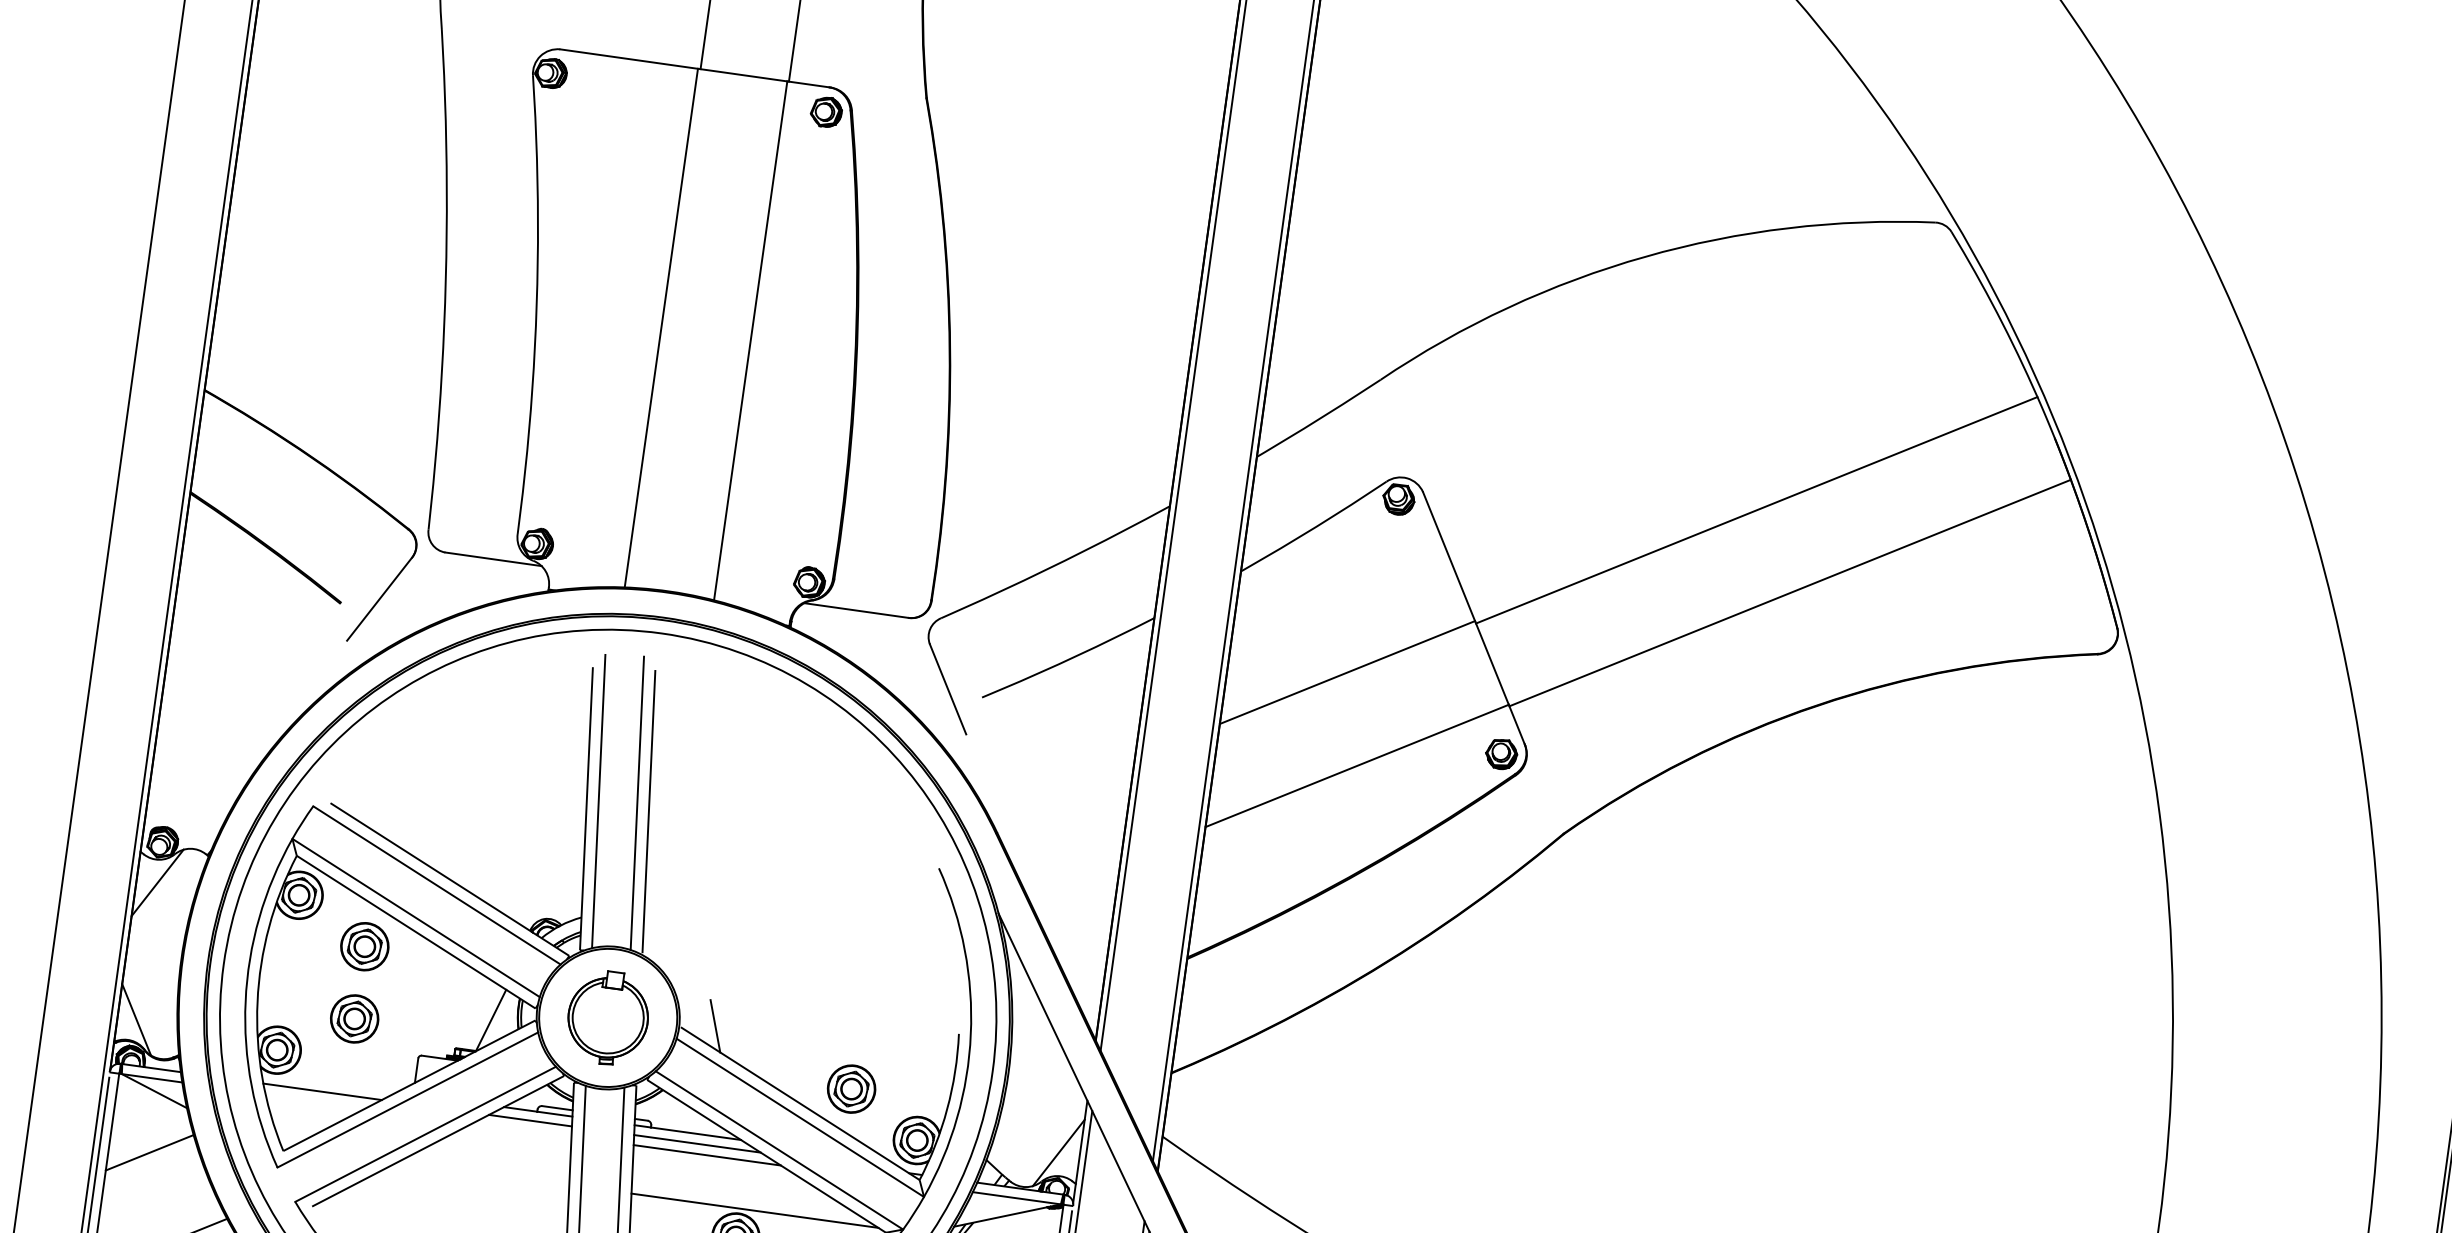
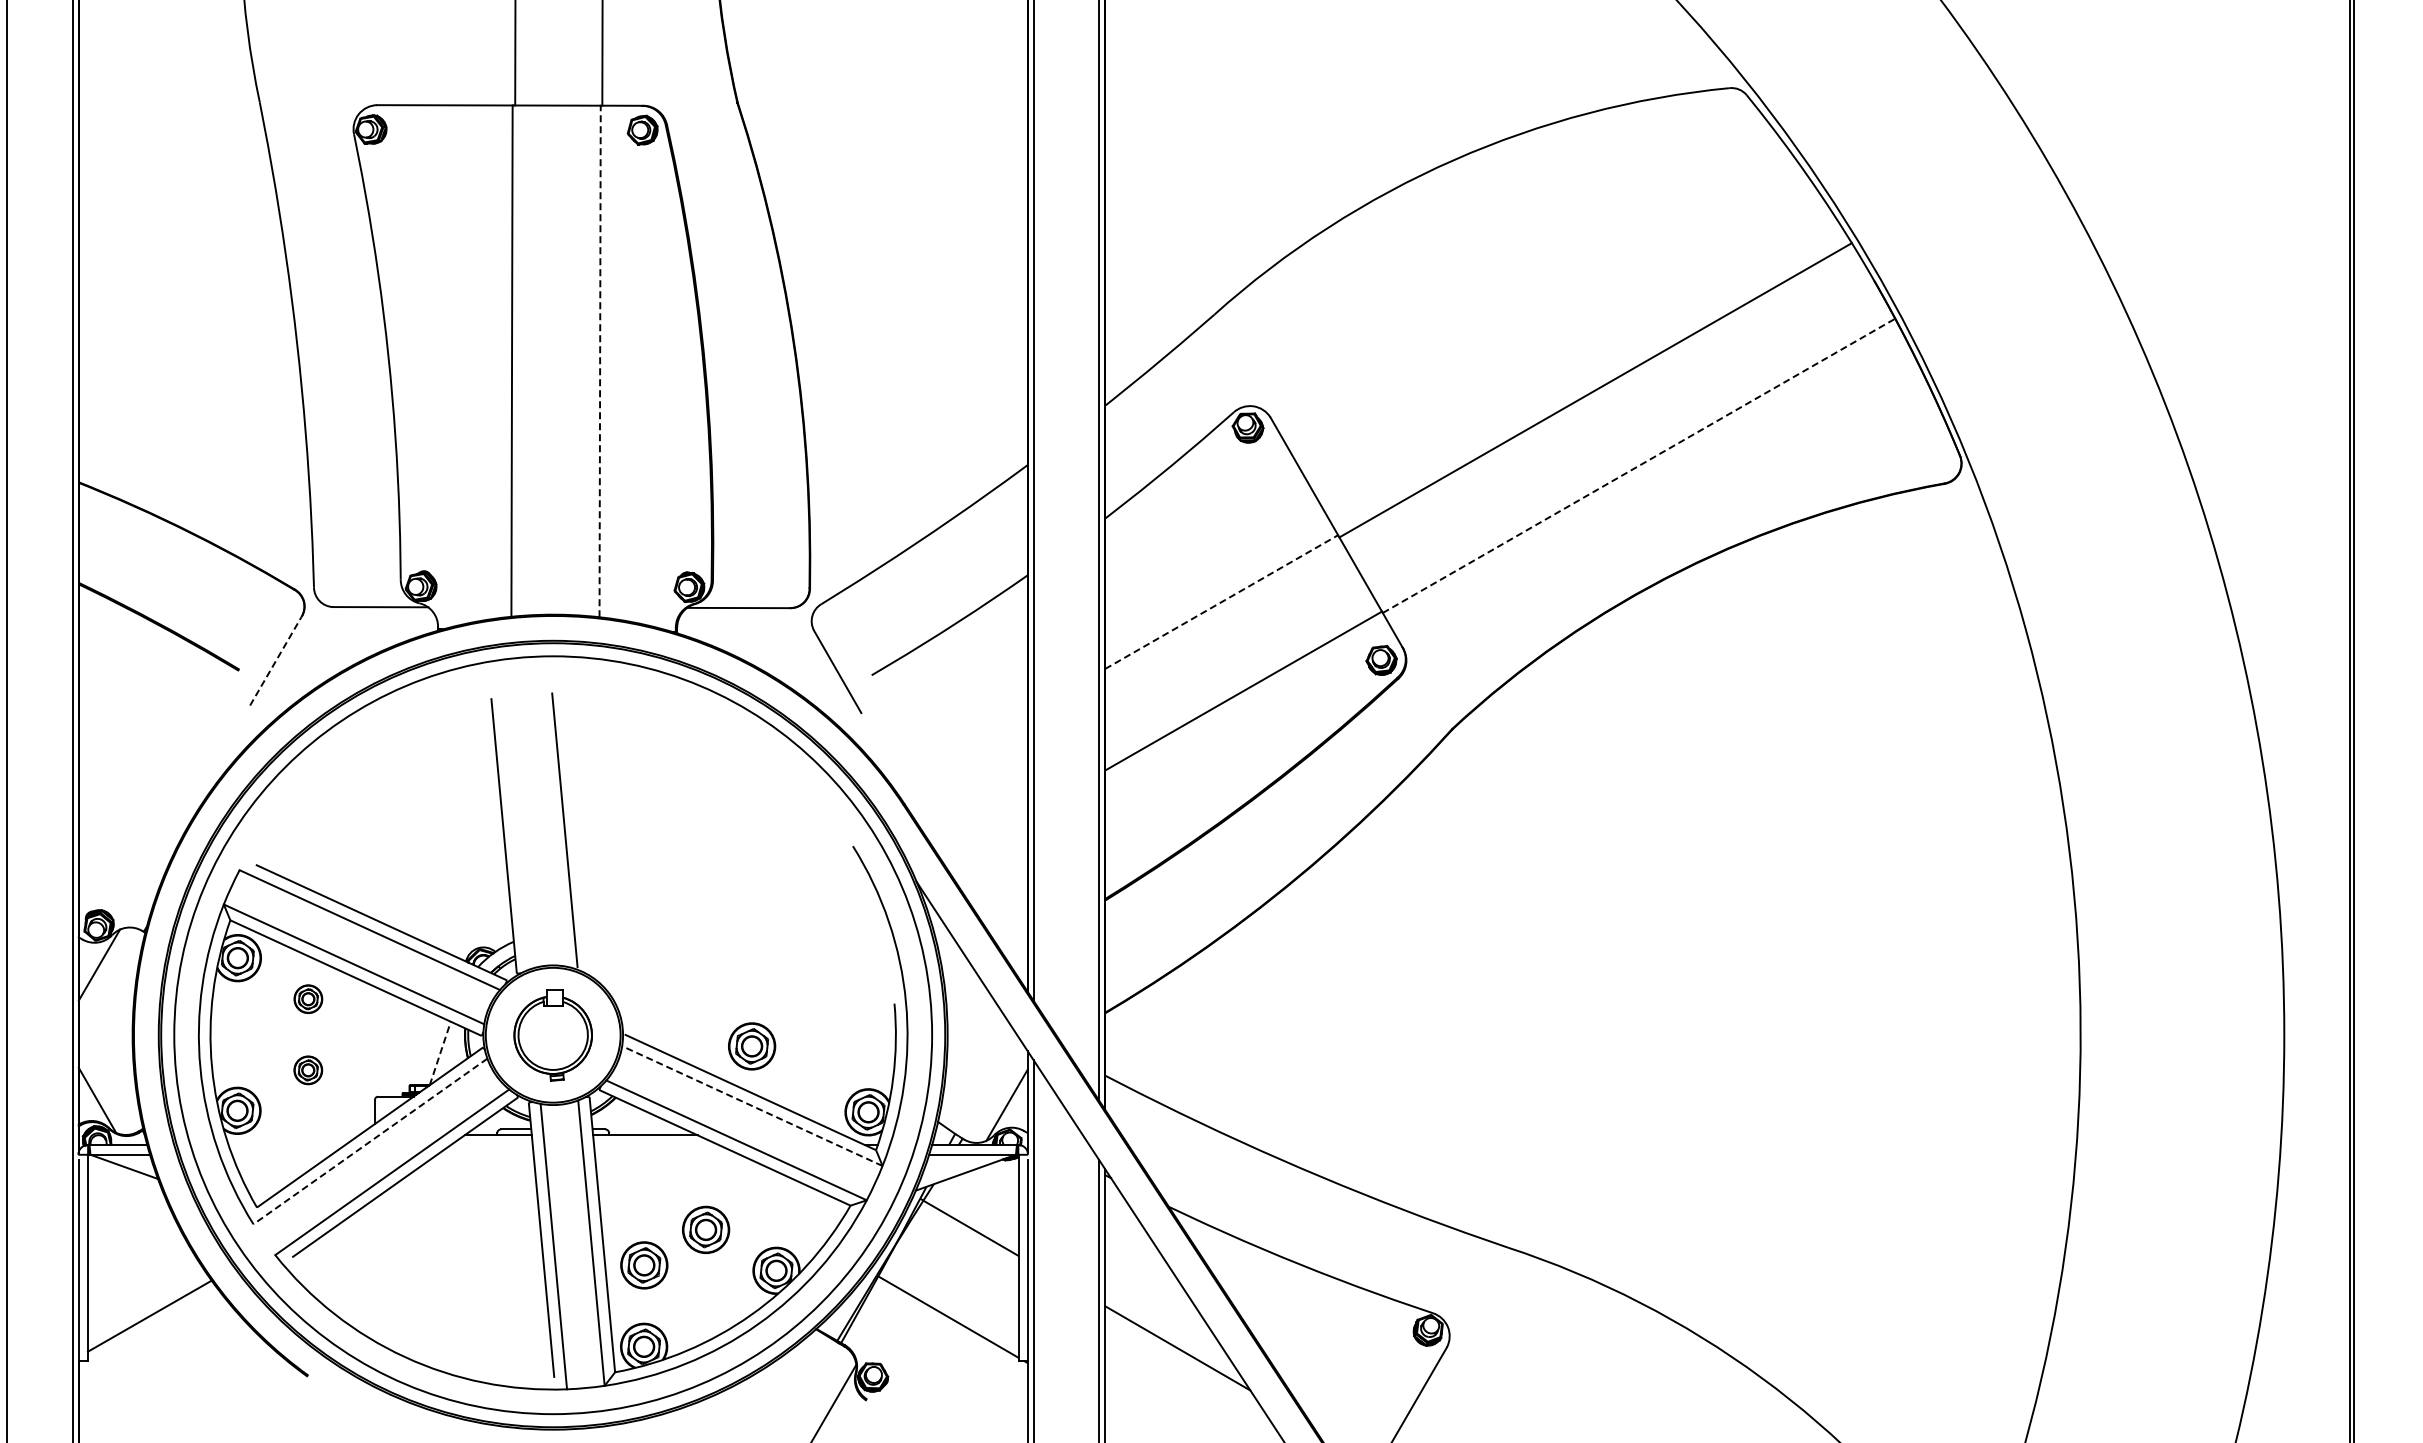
line: (751, 340) -> (600, 361), solid -> dashed
line: (1790, 592) -> (1639, 465), solid -> dashed
line: (380, 598) -> (276, 660), solid -> dashed
line: (1348, 672) -> (1222, 601), solid -> dashed
line: (598, 801) -> (514, 827), removed
line: (637, 802) -> (552, 823), removed
part: (364, 947) -> (308, 999), size x0.6
part: (354, 1019) -> (308, 1070), size x0.6
line: (491, 1020) -> (440, 1053), solid -> dashed
line: (714, 1025) -> (657, 1028), removed
part: (852, 1089) -> (752, 1046), moved
line: (322, 1092) -> (286, 1145), removed
line: (407, 1100) -> (370, 1141), solid -> dashed
line: (799, 1117) -> (751, 1105), solid -> dashed
line: (530, 1121) -> (491, 1145), removed
line: (697, 1144) -> (656, 1145), removed
line: (149, 1153) -> (127, 1227), removed
line: (707, 1155) -> (667, 1154), removed
line: (754, 1211) -> (720, 1202), removed

